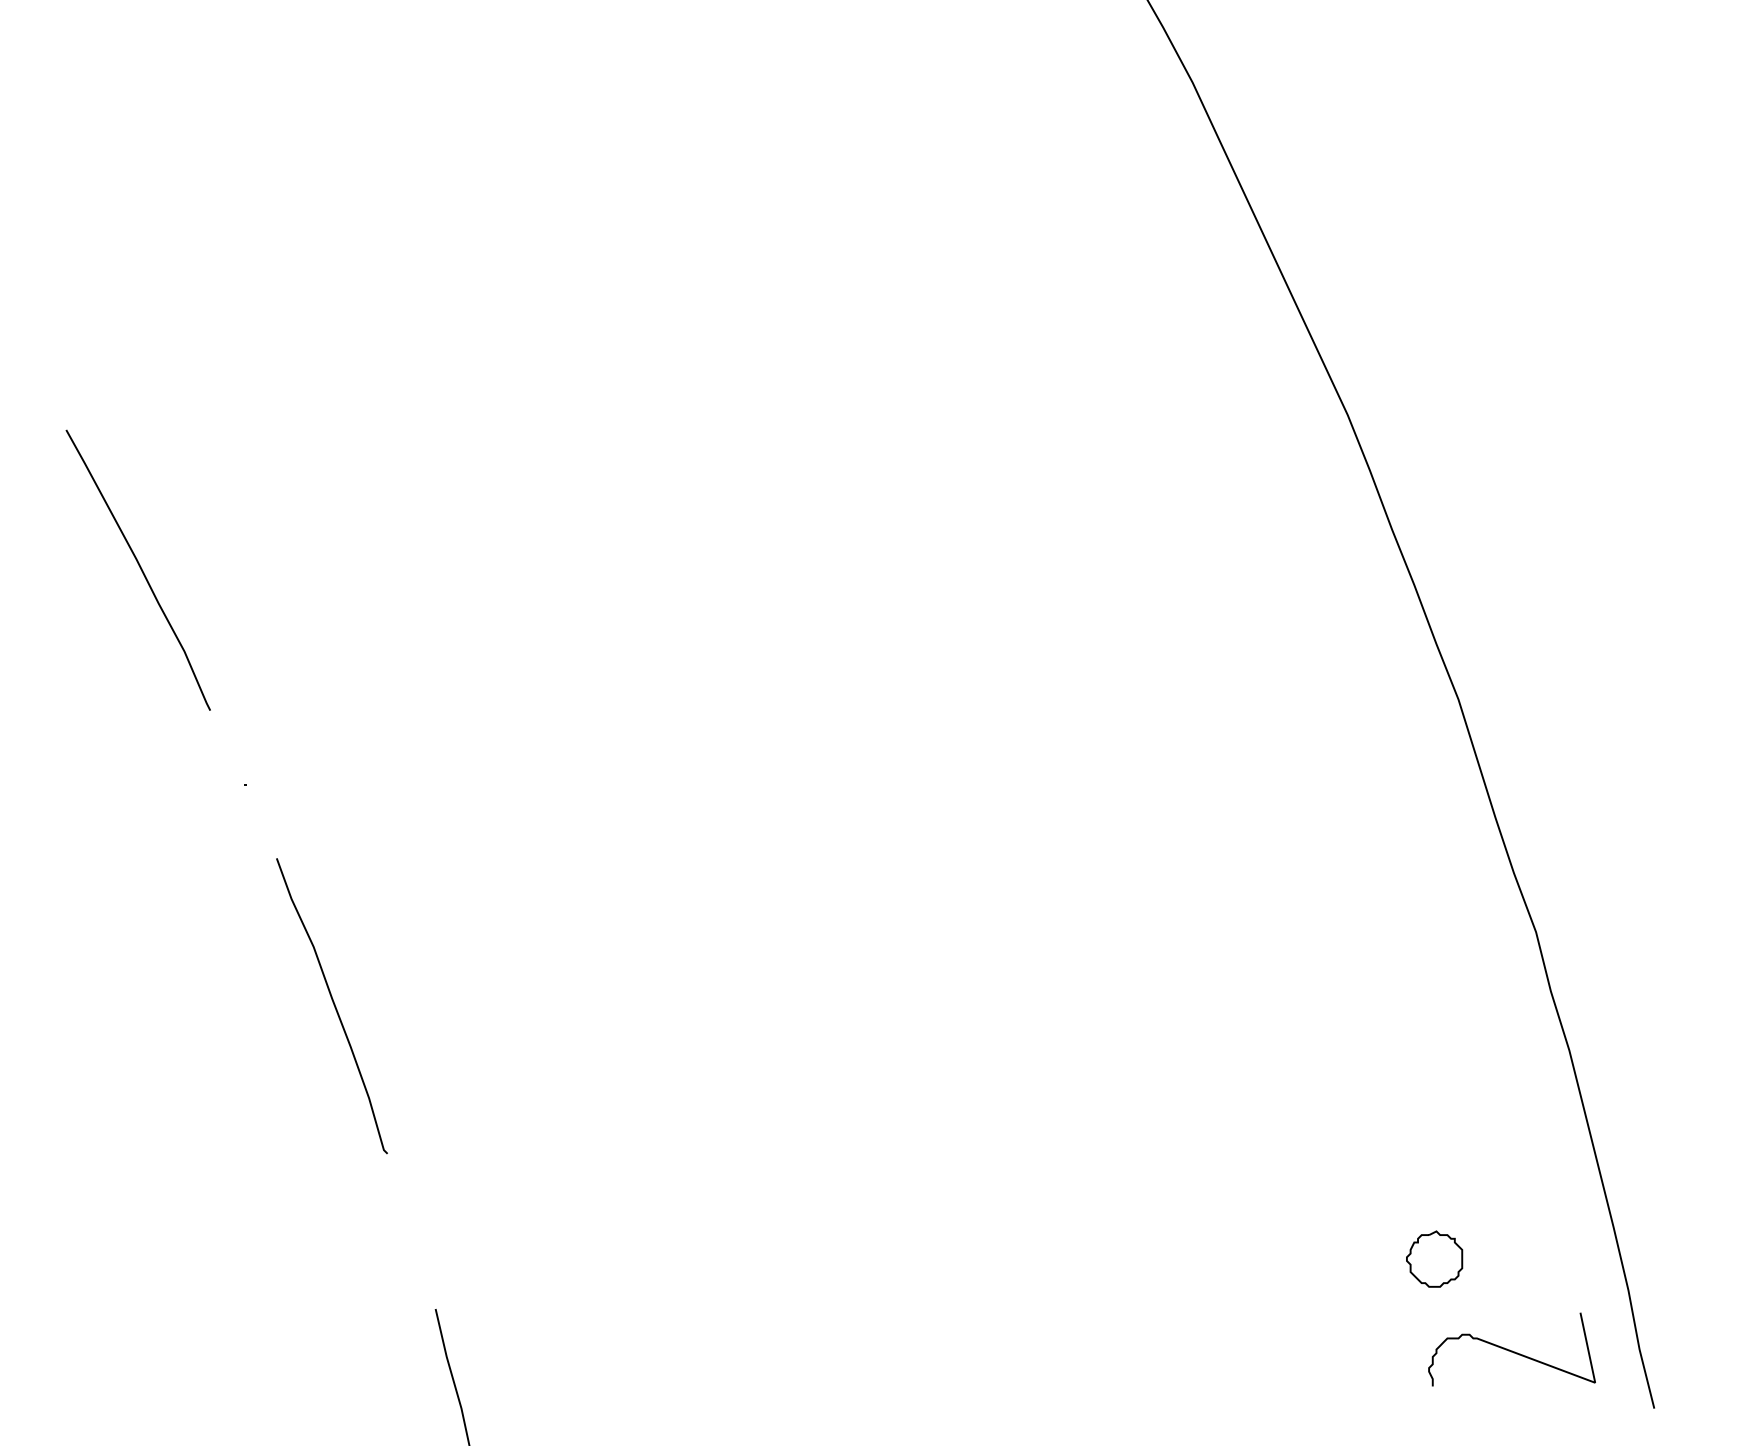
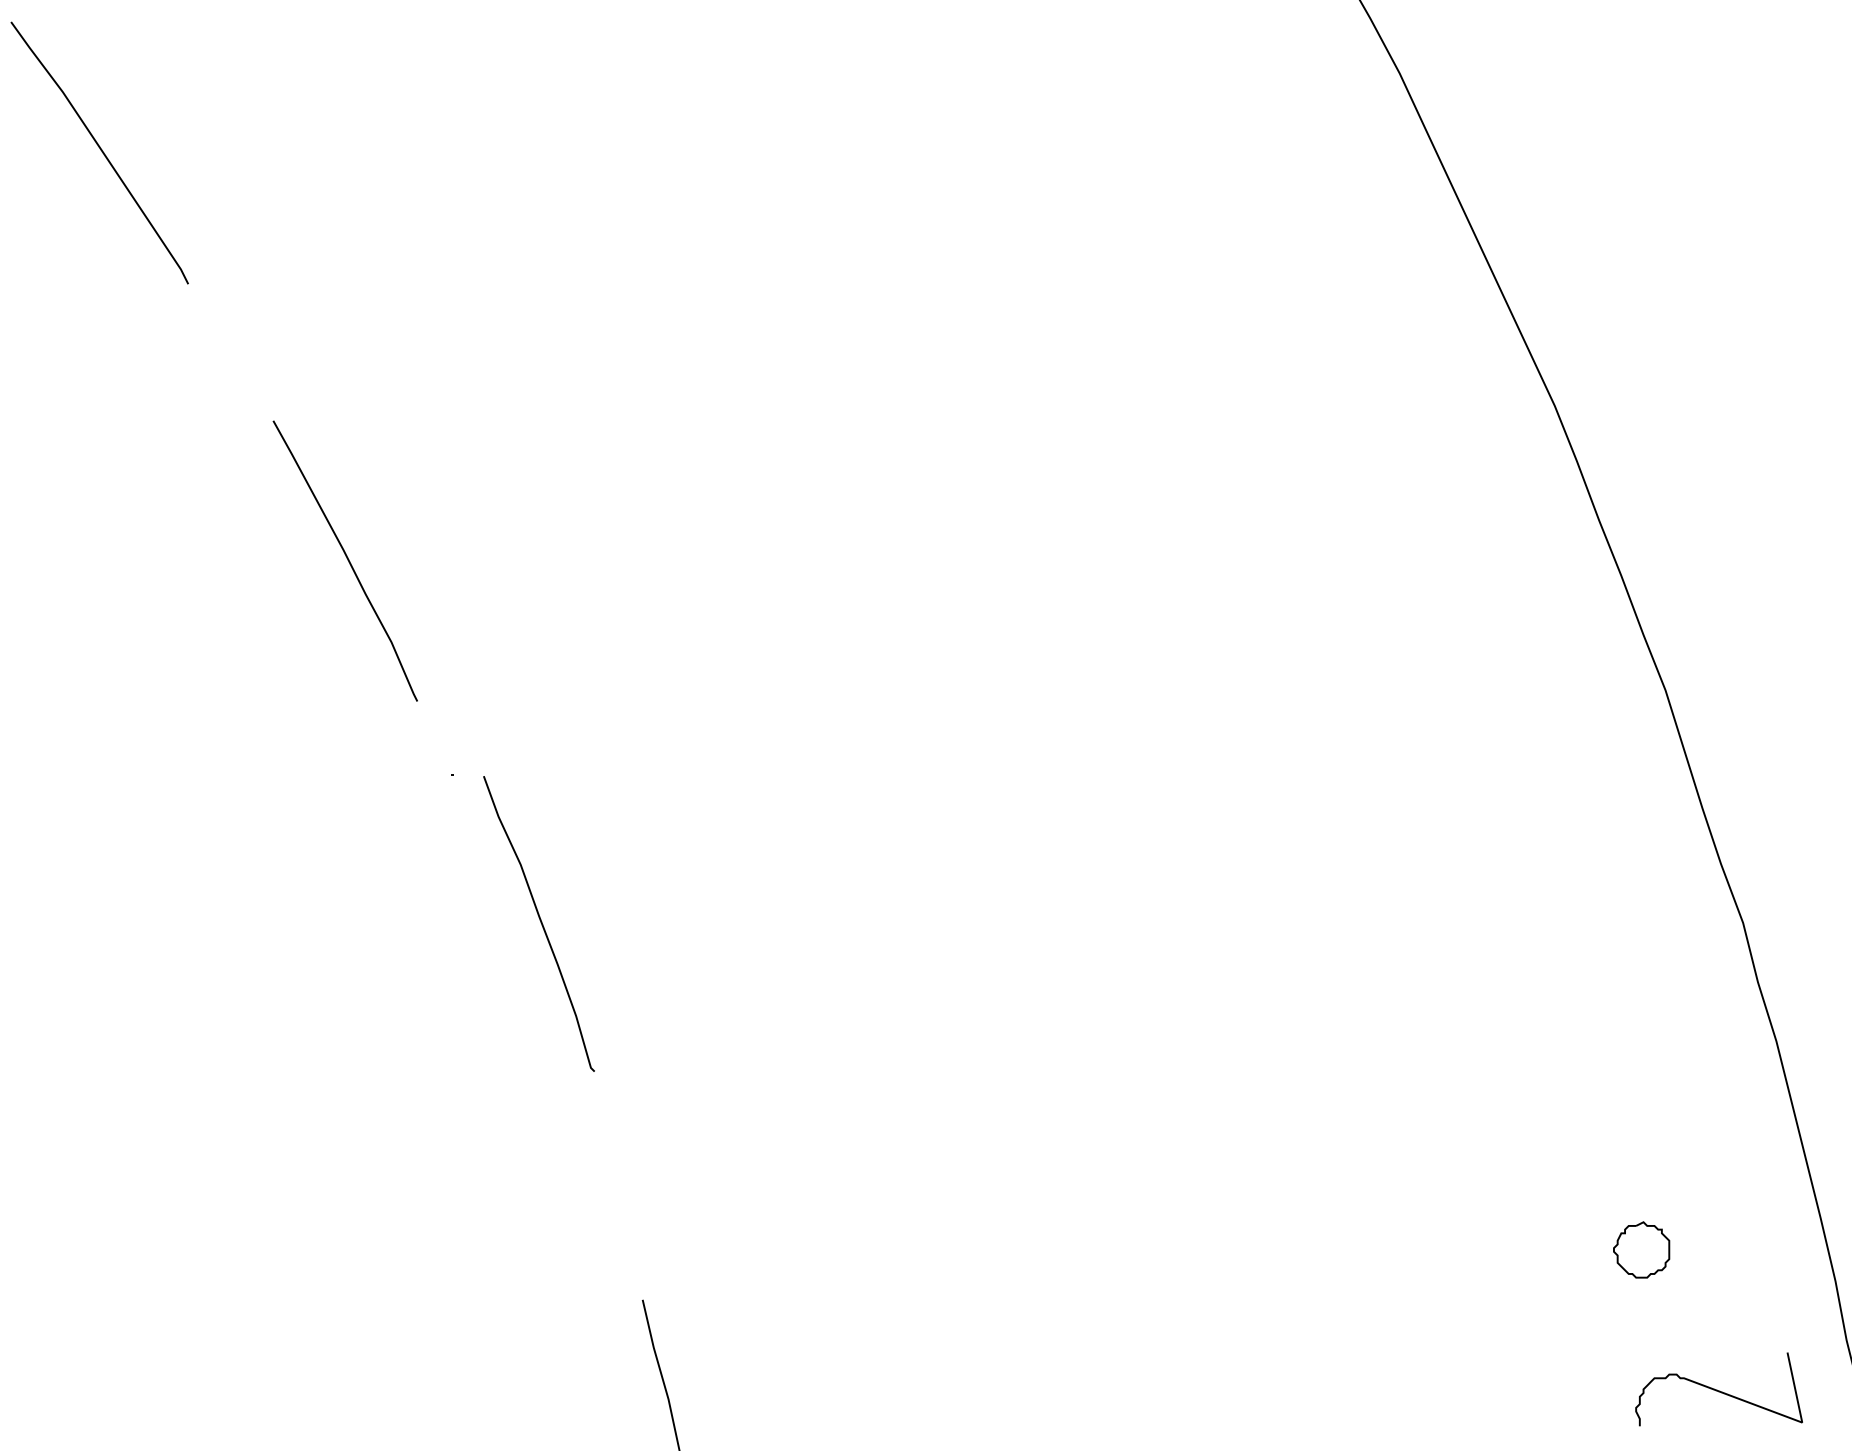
curve: (333, 1005) -> (540, 923), moved
curve: (1510, 1349) -> (1717, 1389), moved

